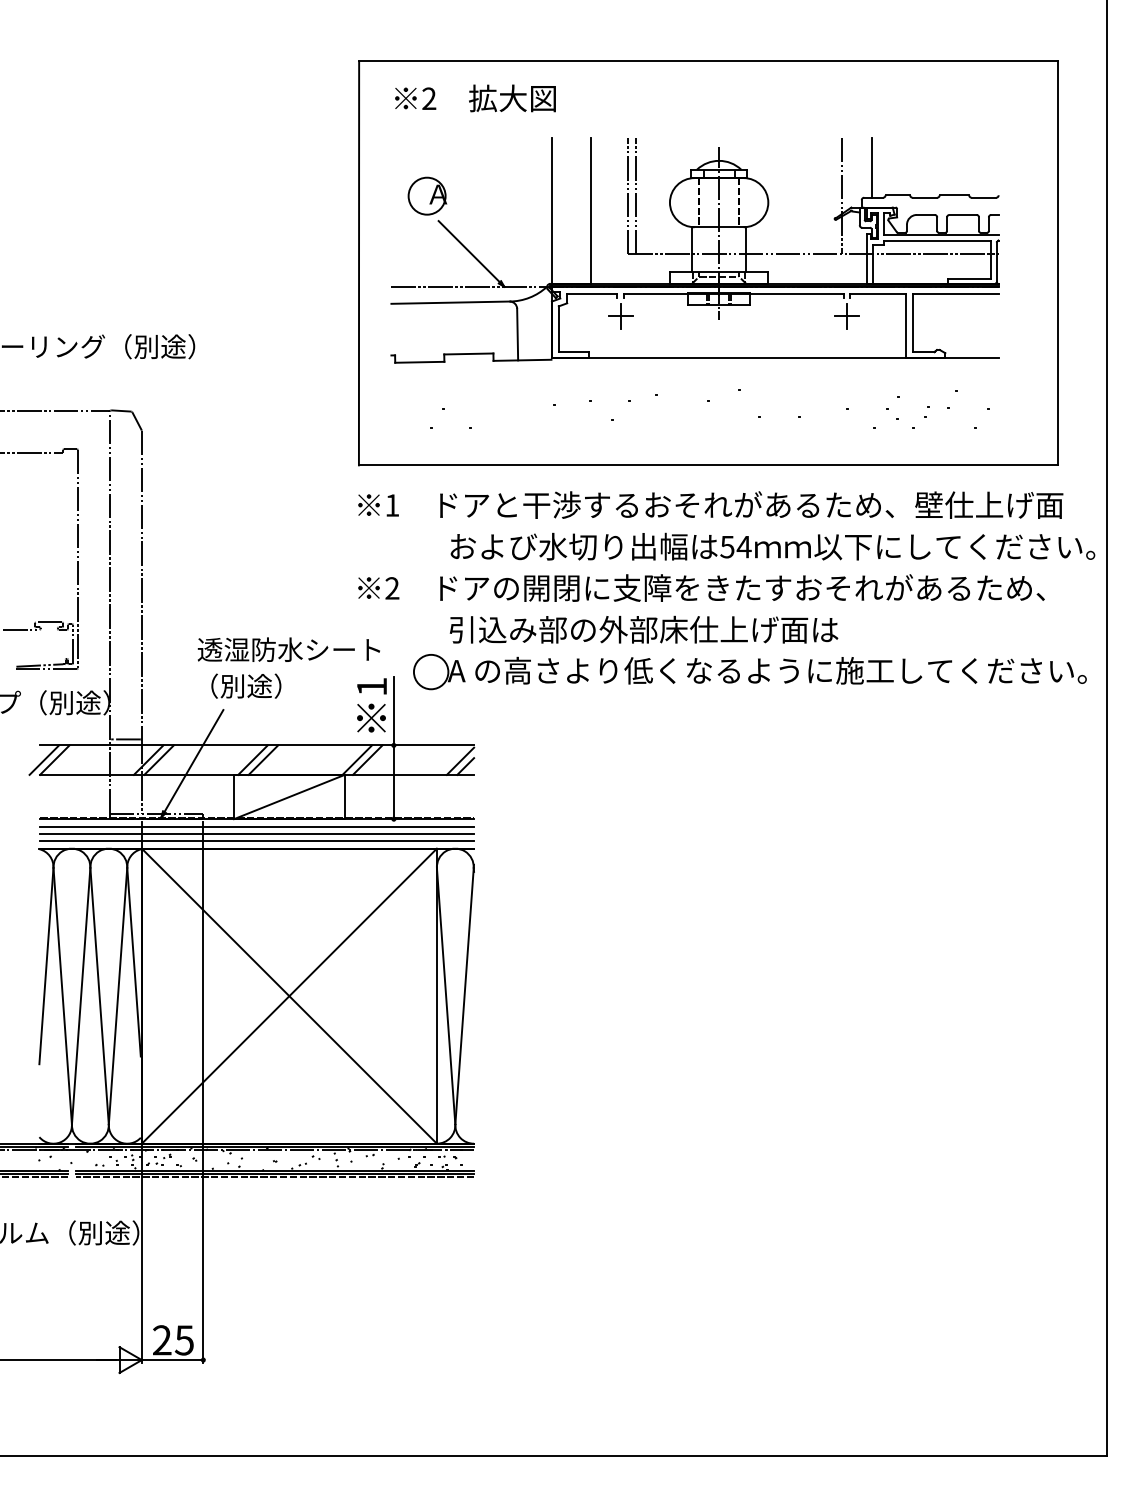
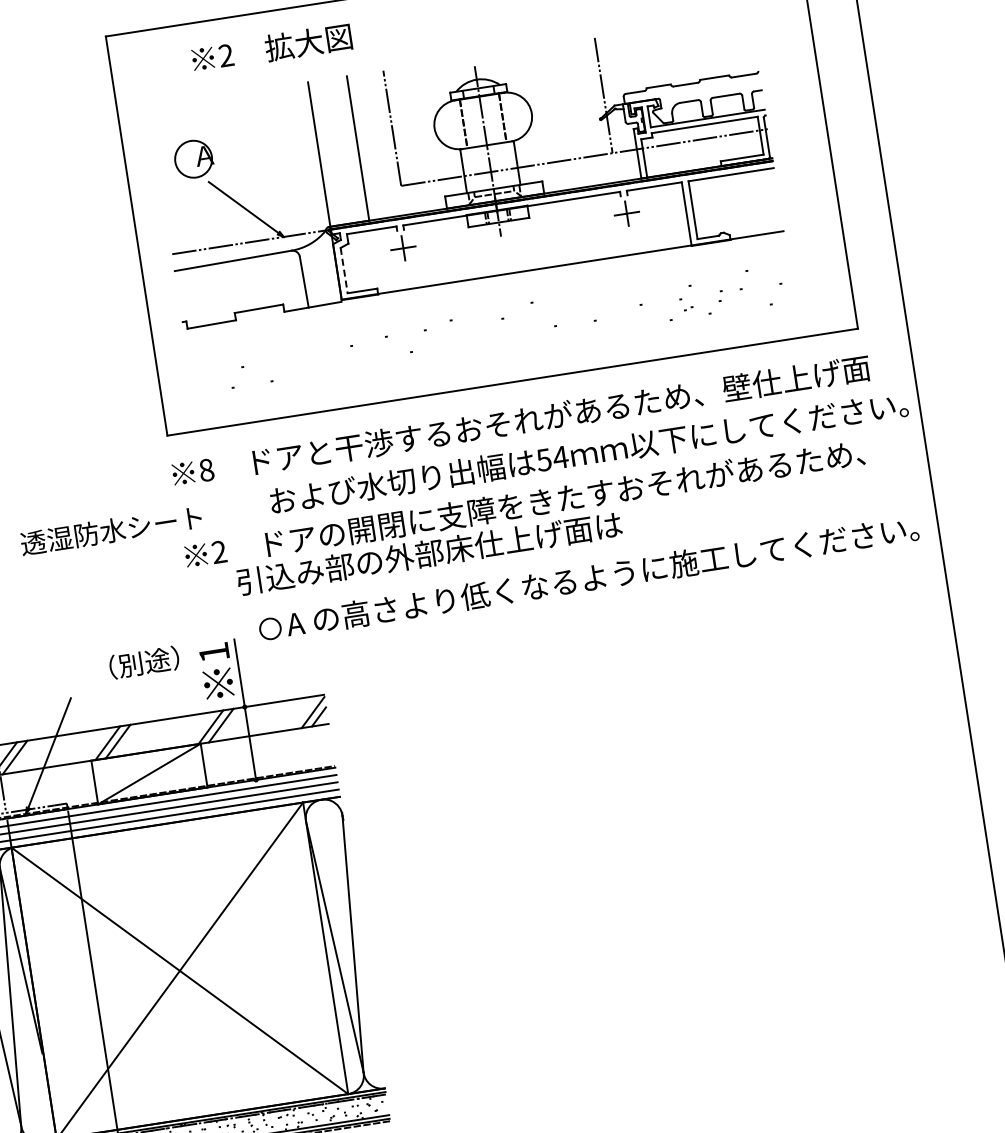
text: (475, 98) -> (271, 48), moved
line: (871, 167) -> (628, 62), removed
line: (635, 195) -> (399, 126), removed
line: (558, 329) -> (343, 270), solid -> dashed
text: (392, 505) -> (206, 470), 1 -> 8
text: (643, 629) -> (429, 553), moved
text: (288, 649) -> (110, 530), moved
circle: (430, 671) -> (269, 628), size x0.6
text: (246, 685) -> (144, 662), moved

